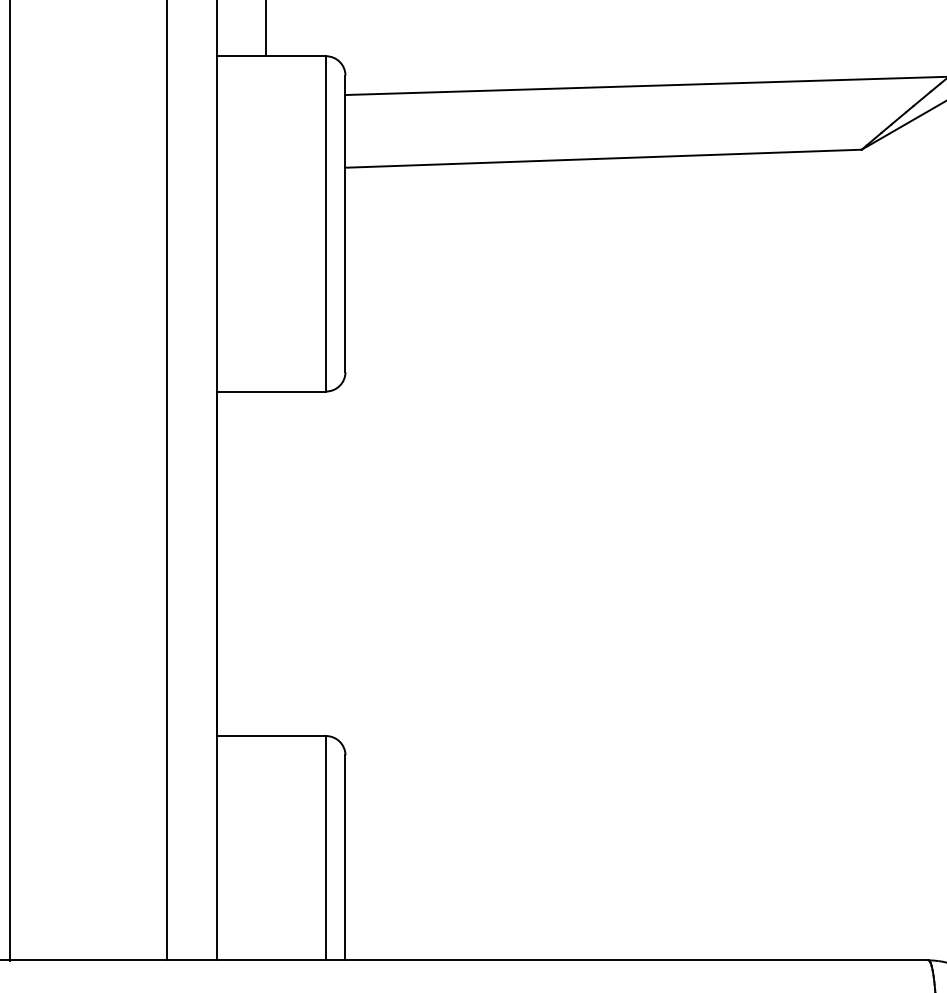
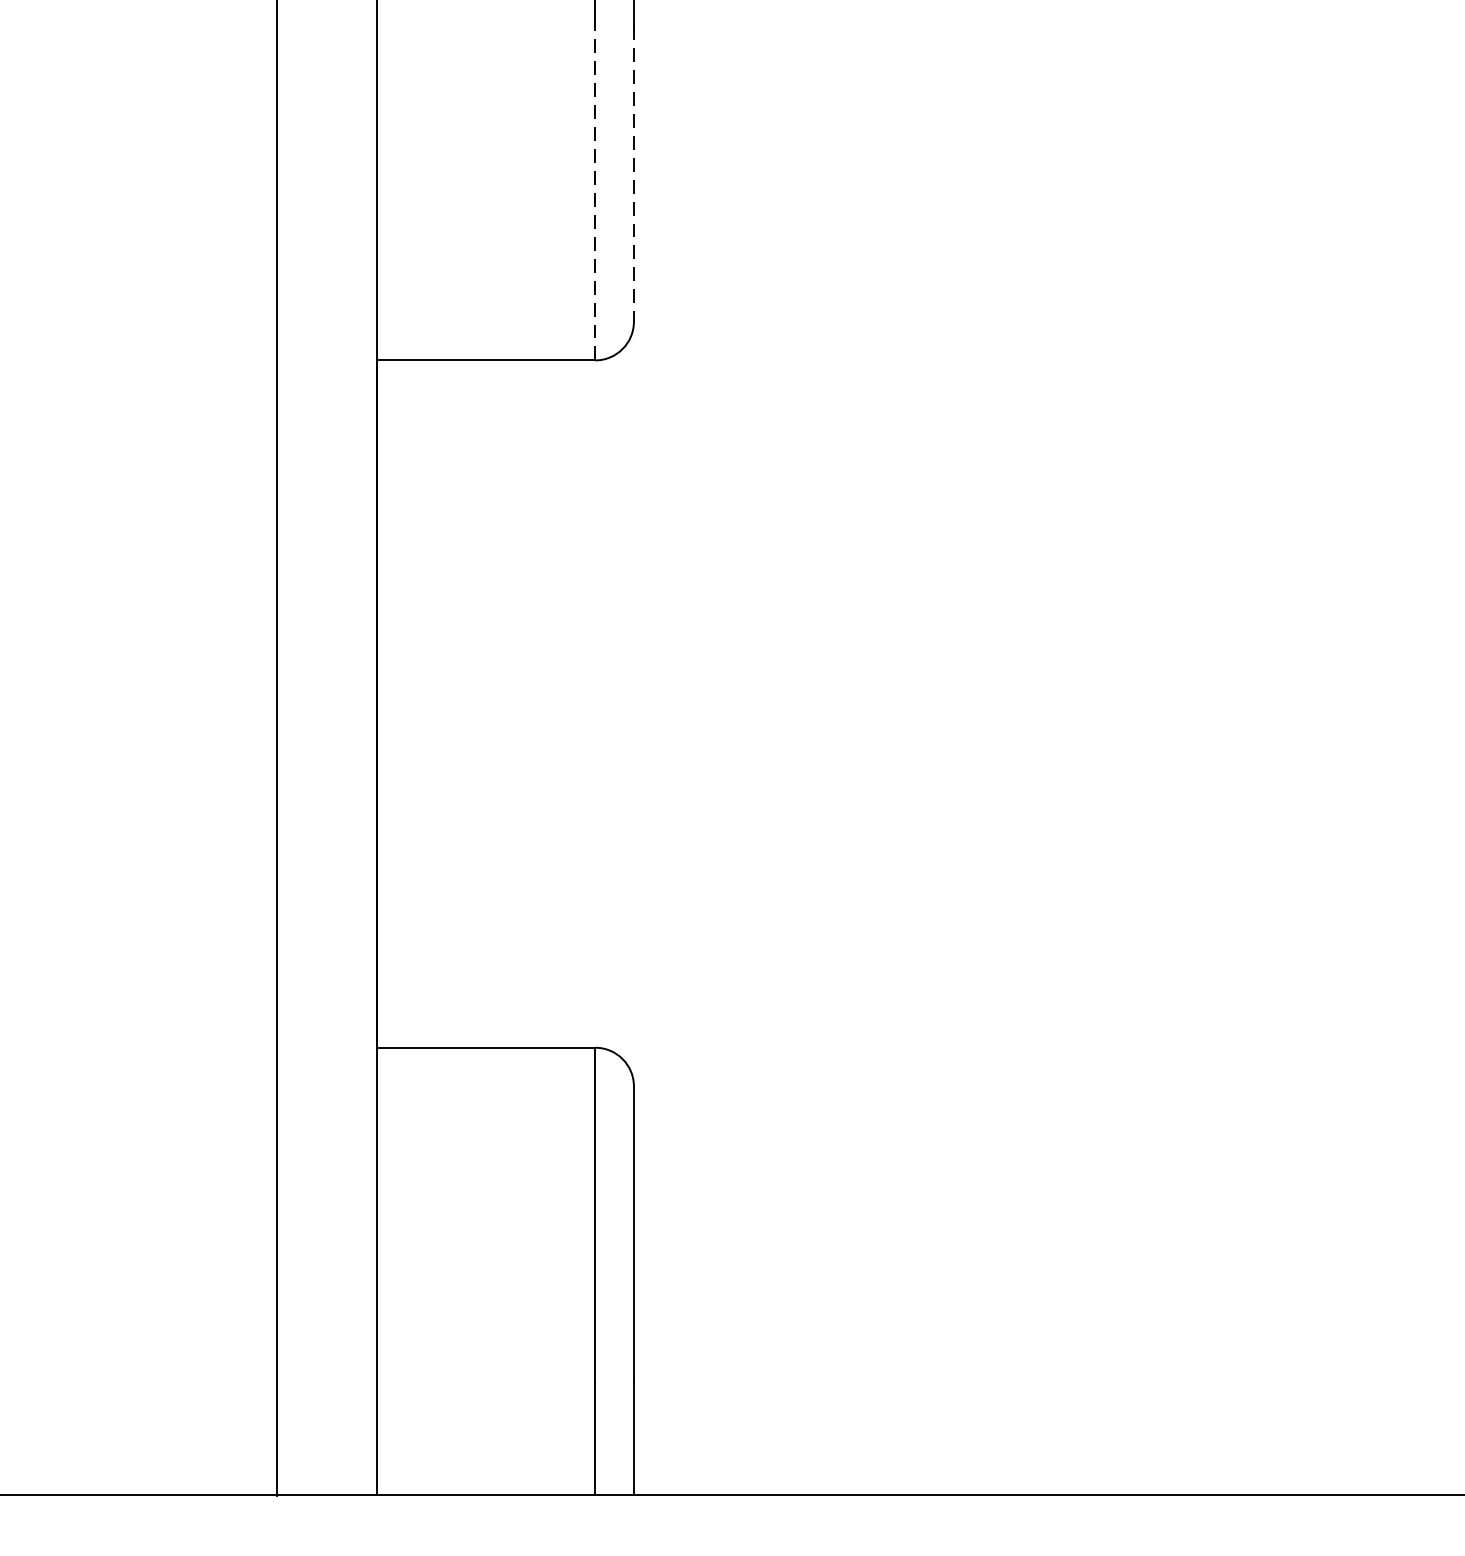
line: (345, 298) -> (633, 174), solid -> dashed
line: (326, 307) -> (596, 192), solid -> dashed

